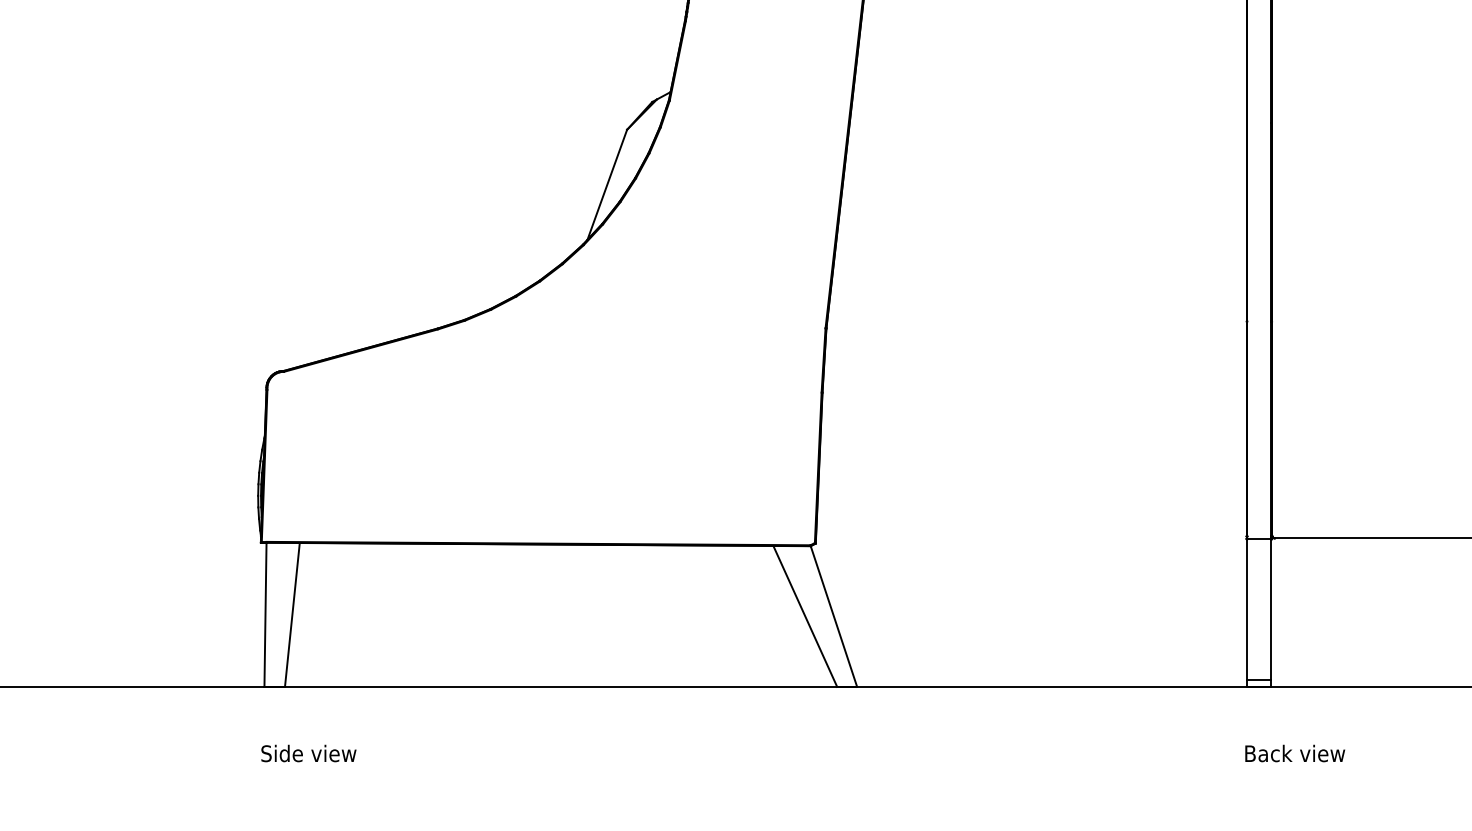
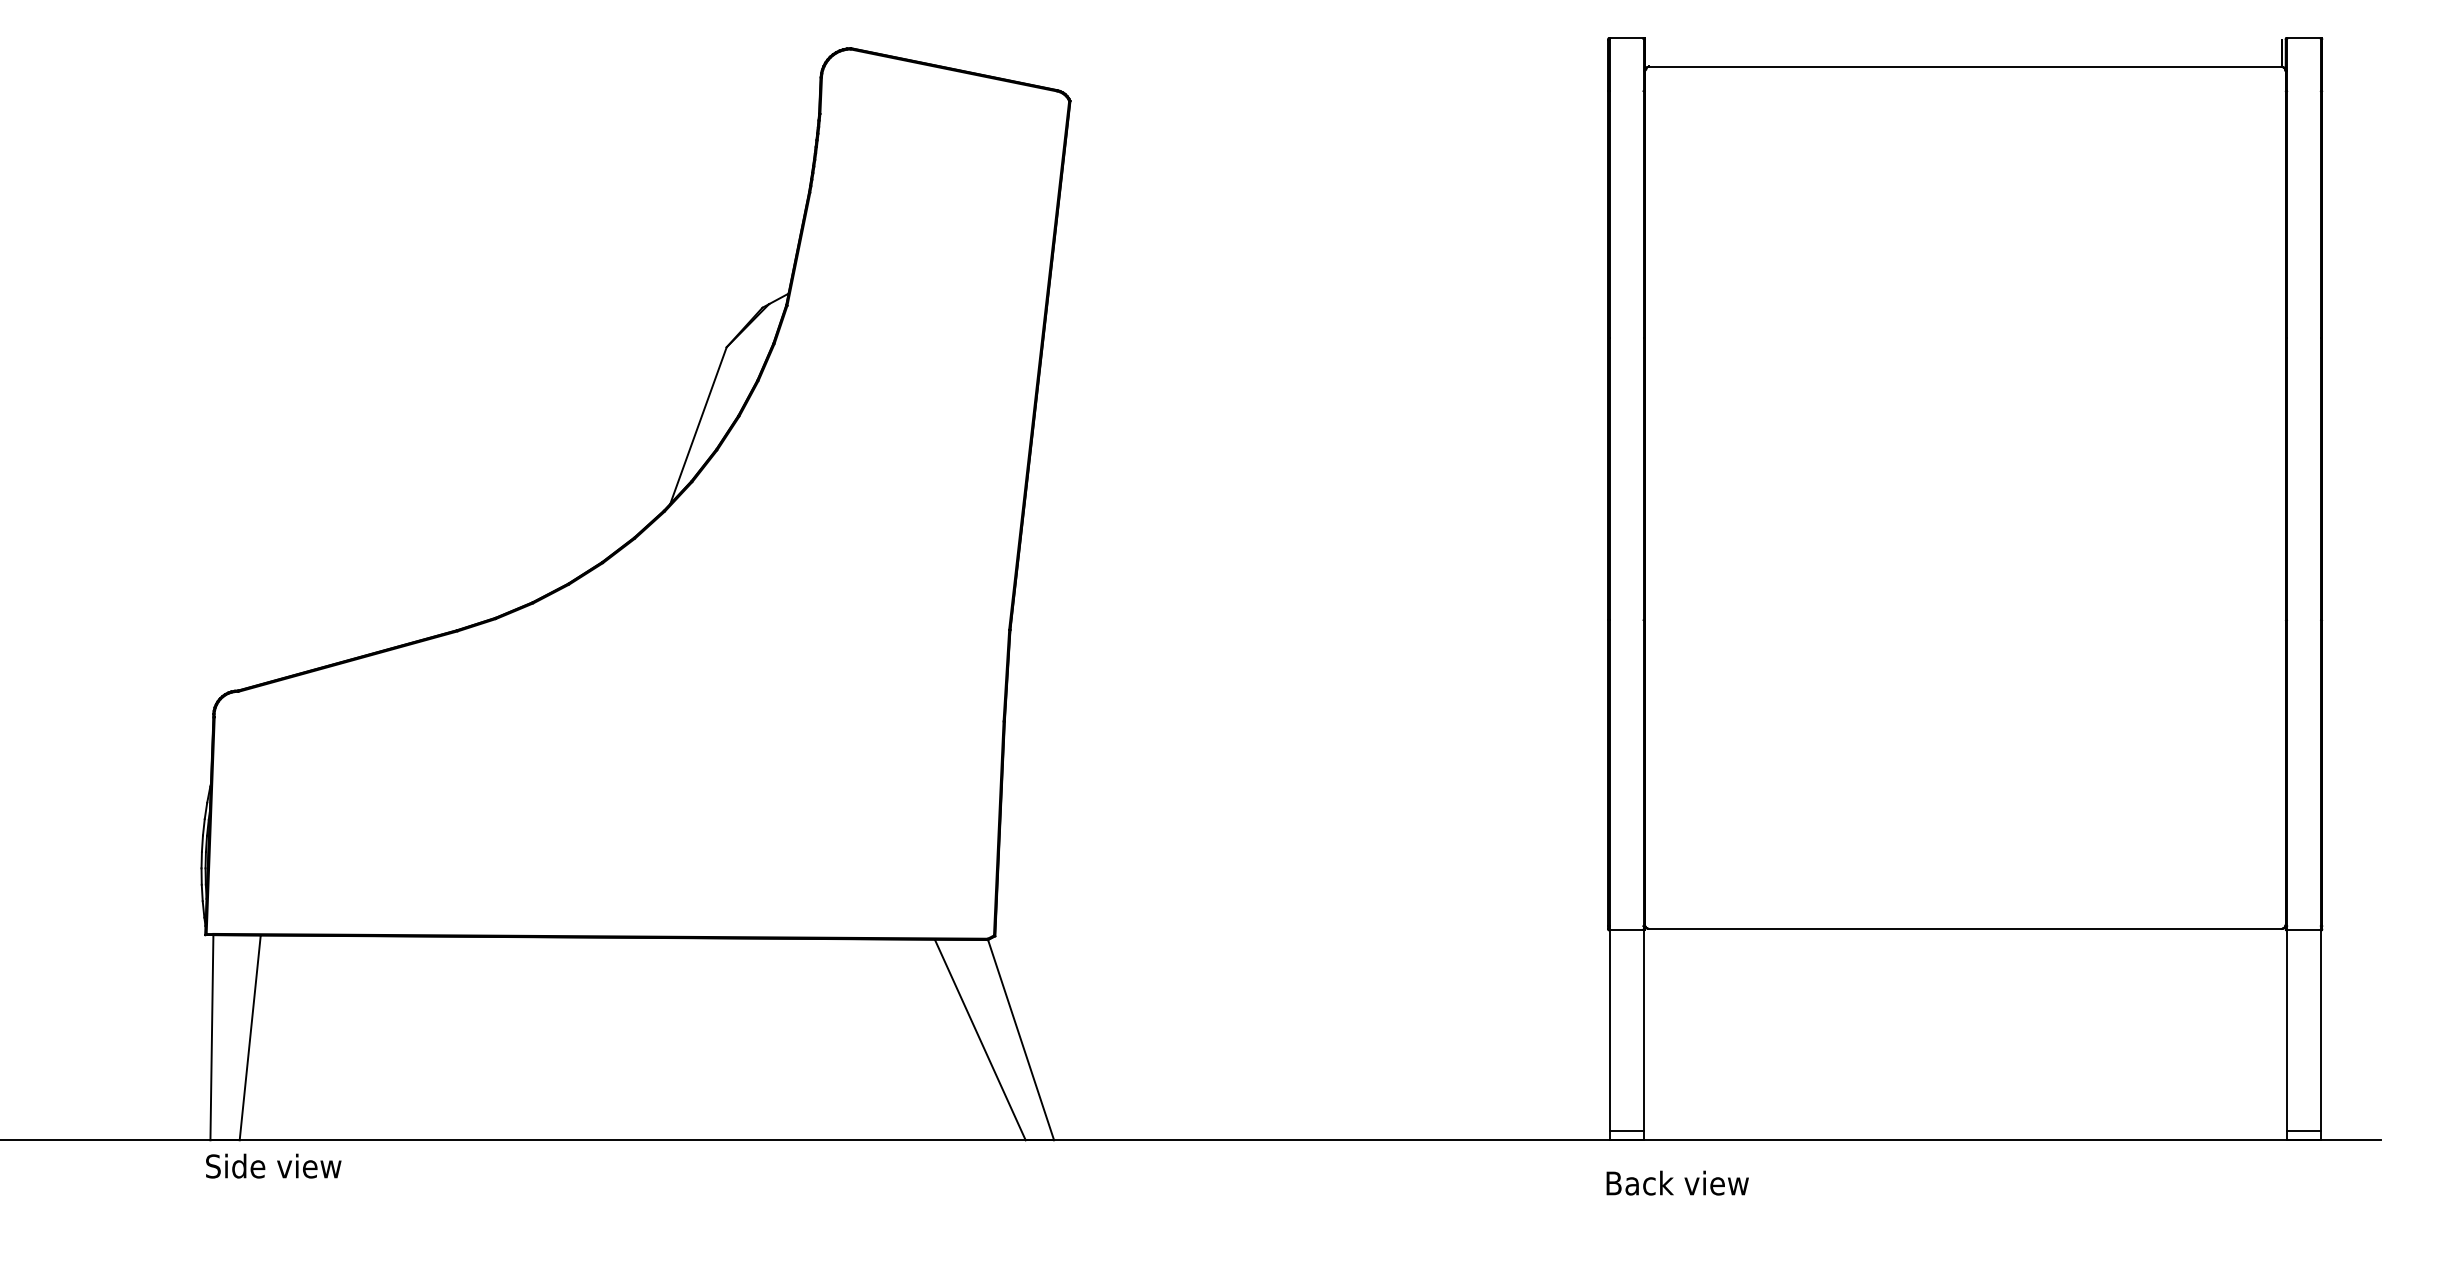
text: (308, 753) -> (273, 1165), moved
text: (1295, 753) -> (1677, 1182), moved

